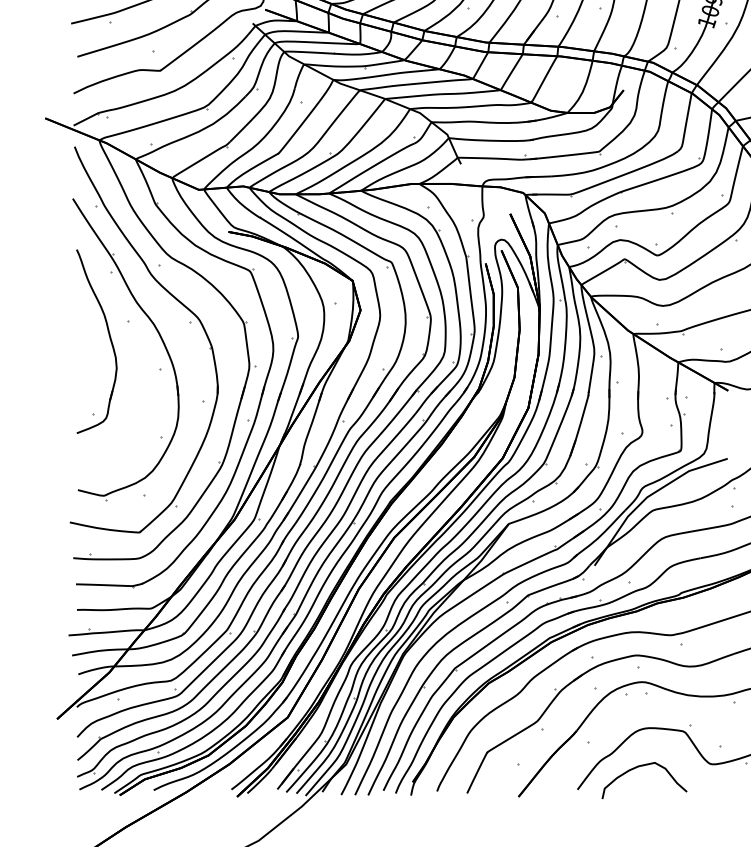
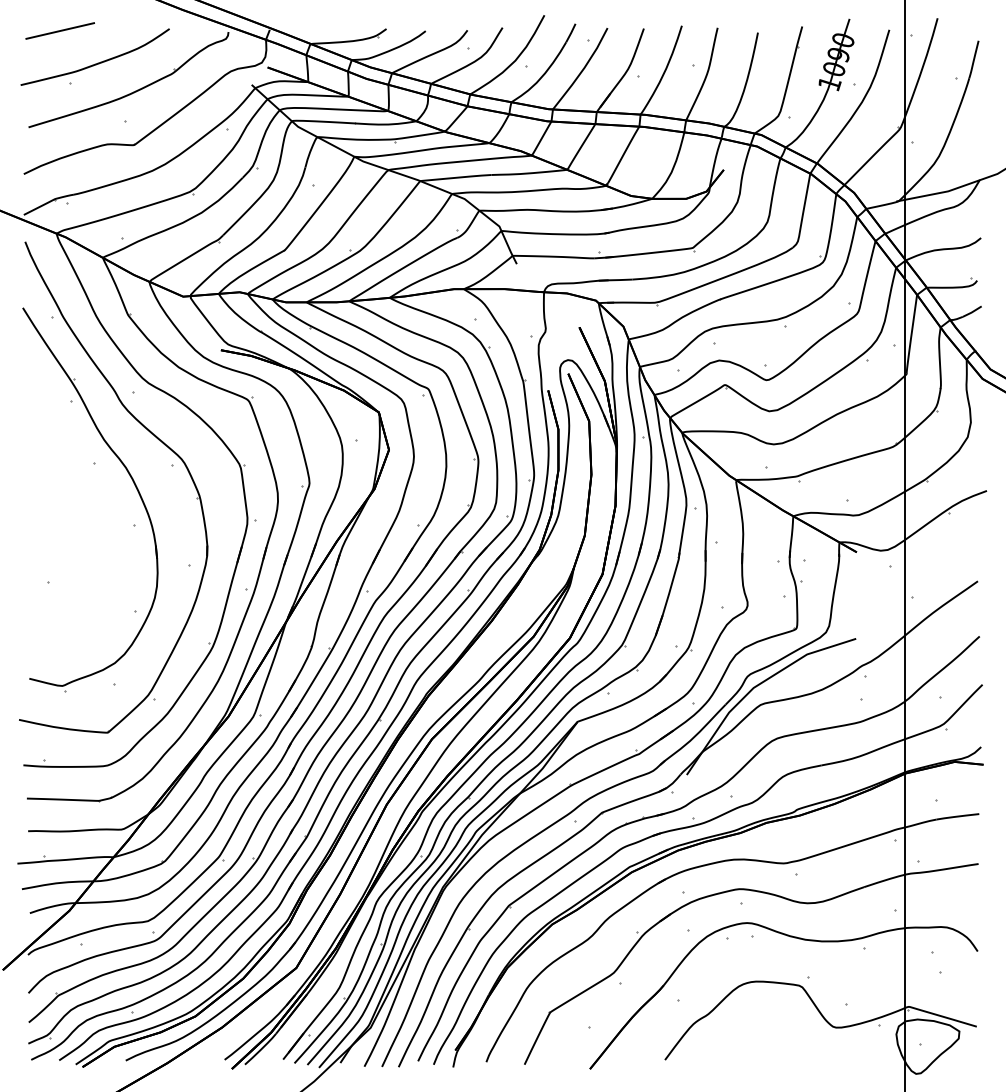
part: (109, 338) -> (69, 485), removed
curve: (642, 766) -> (747, 1030), removed

